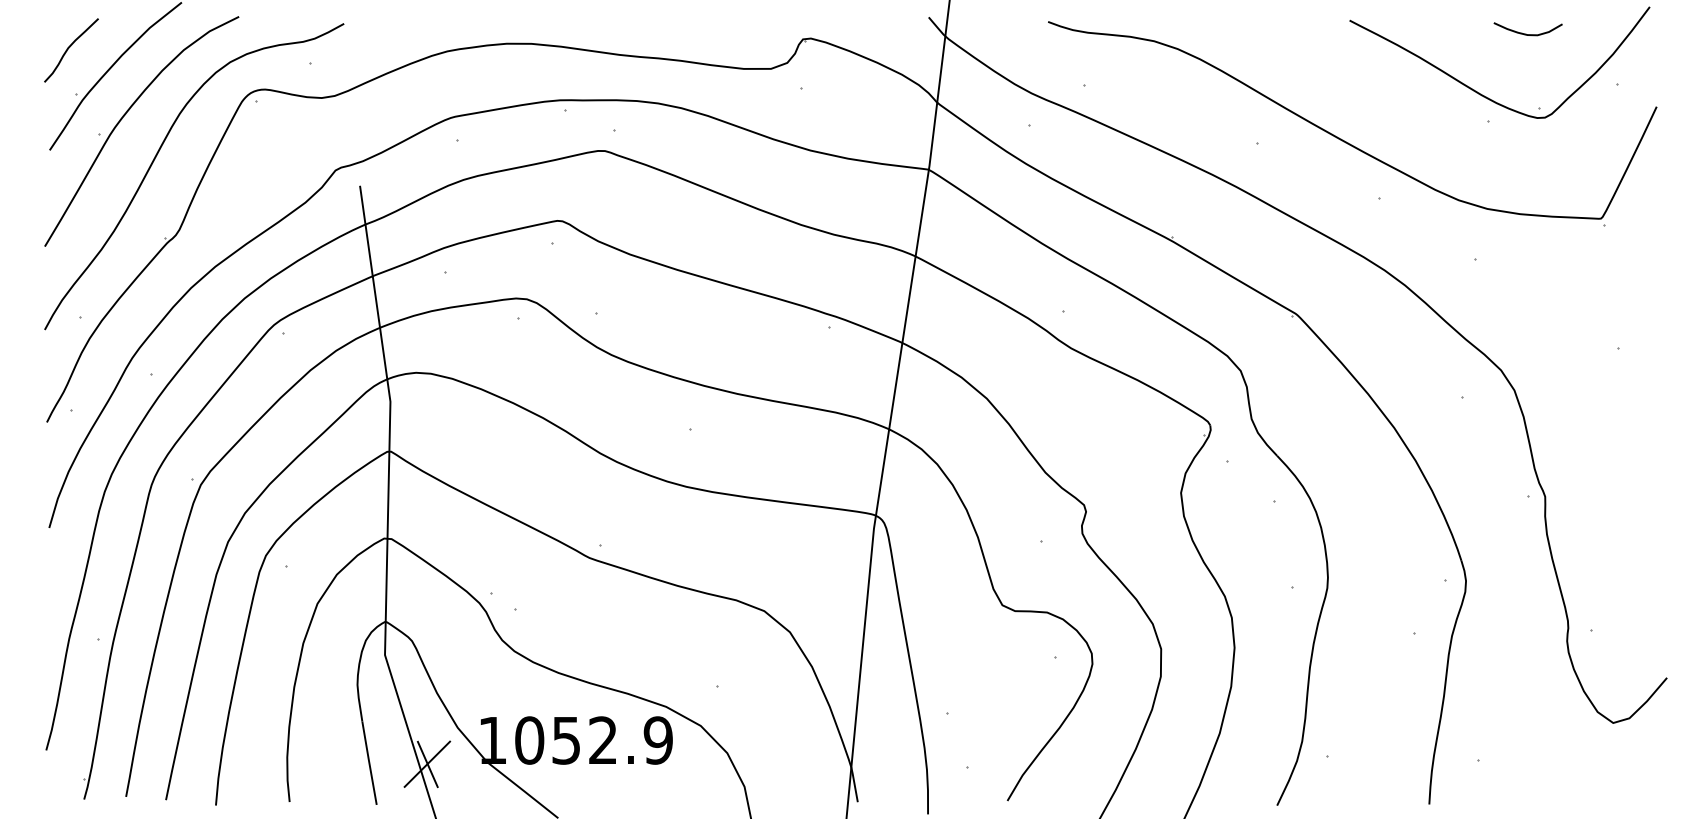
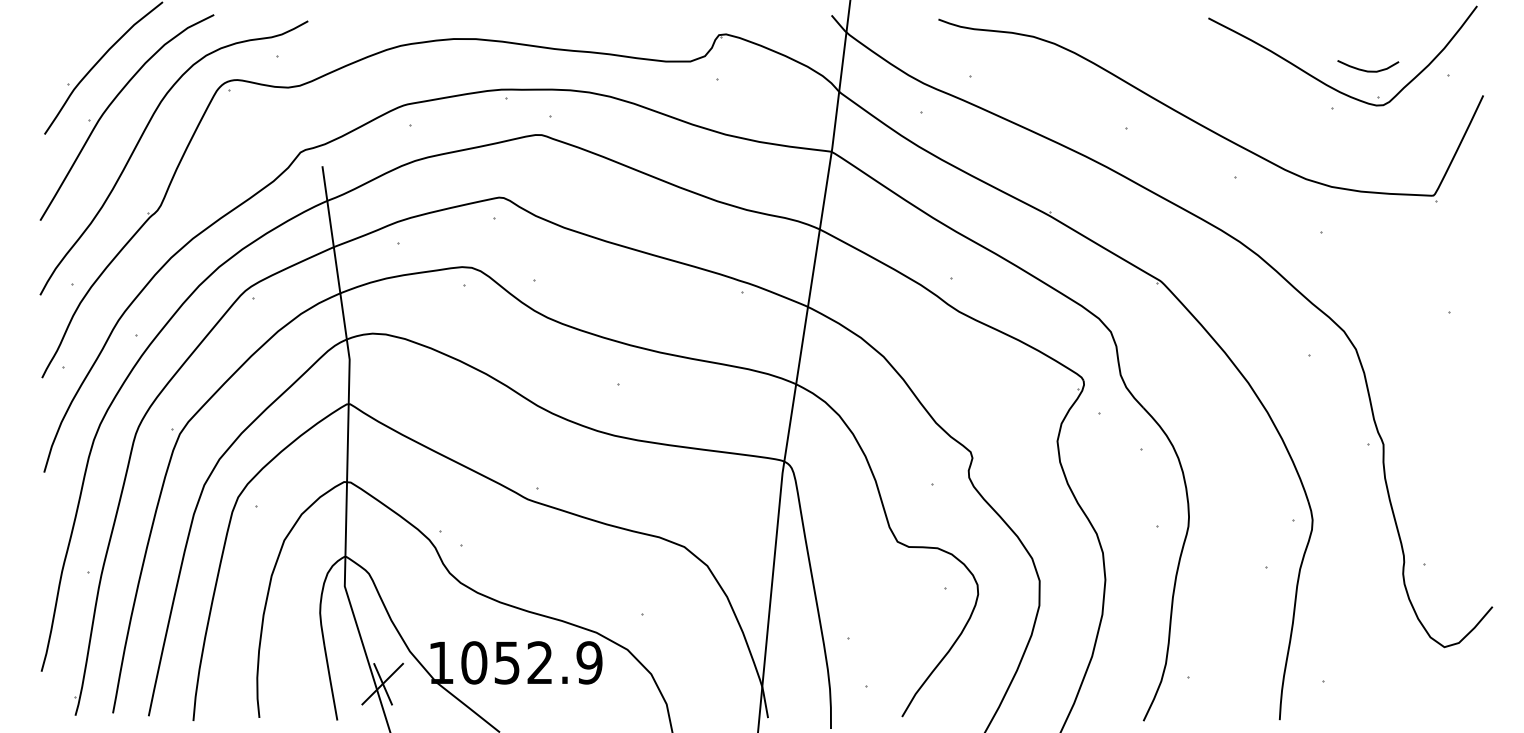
curve: (1526, 33) -> (1366, 70), moved
curve: (69, 48) -> (62, 43), removed

